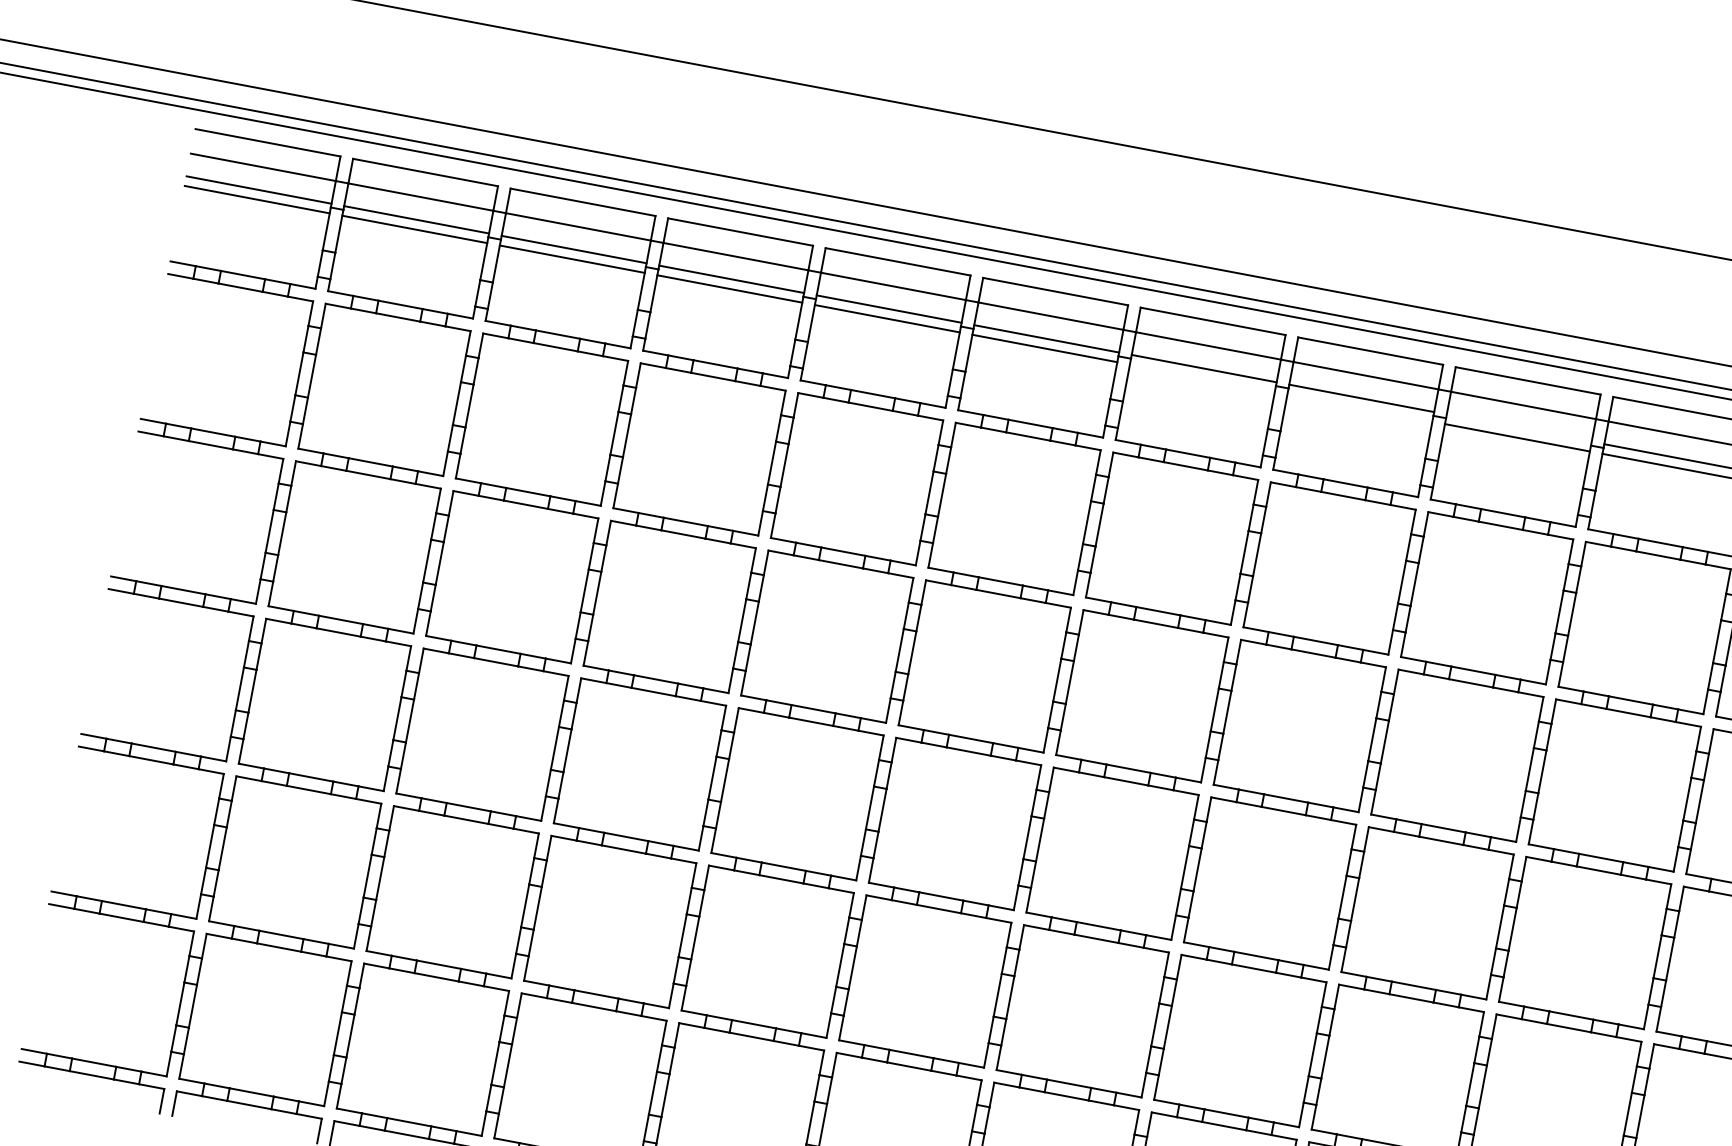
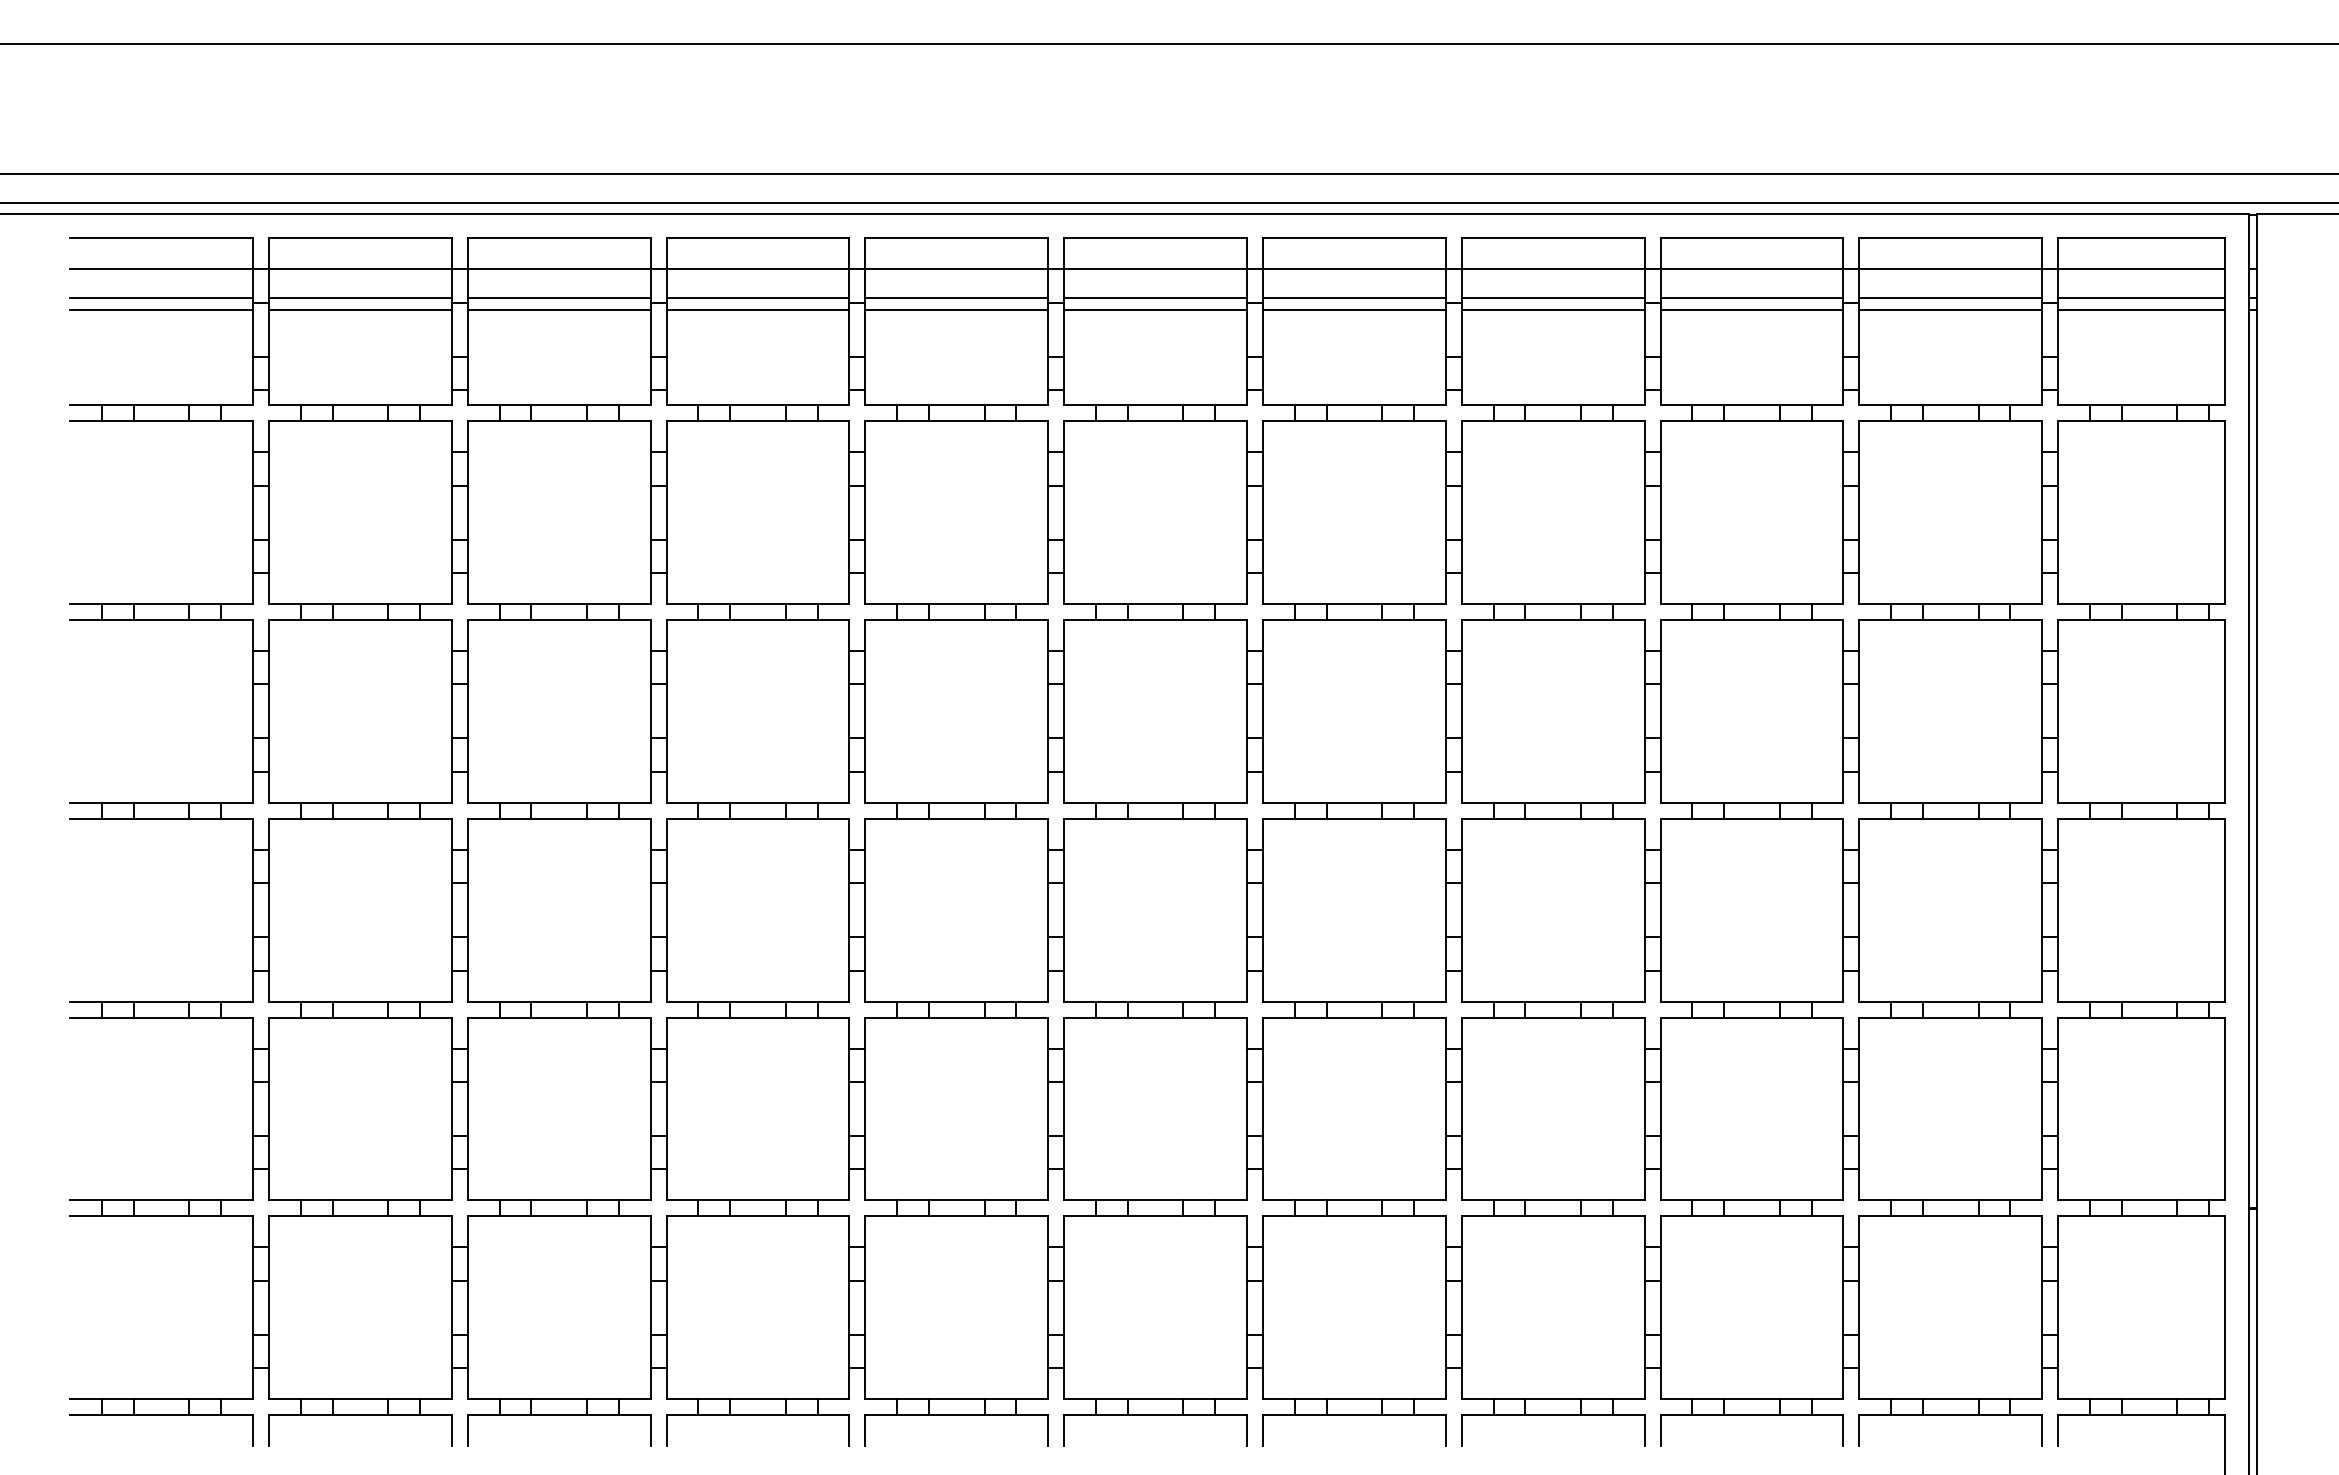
line: (1201, 378) -> (1353, 310), added
line: (1359, 408) -> (1552, 310), added
line: (1518, 427) -> (1751, 297), added

